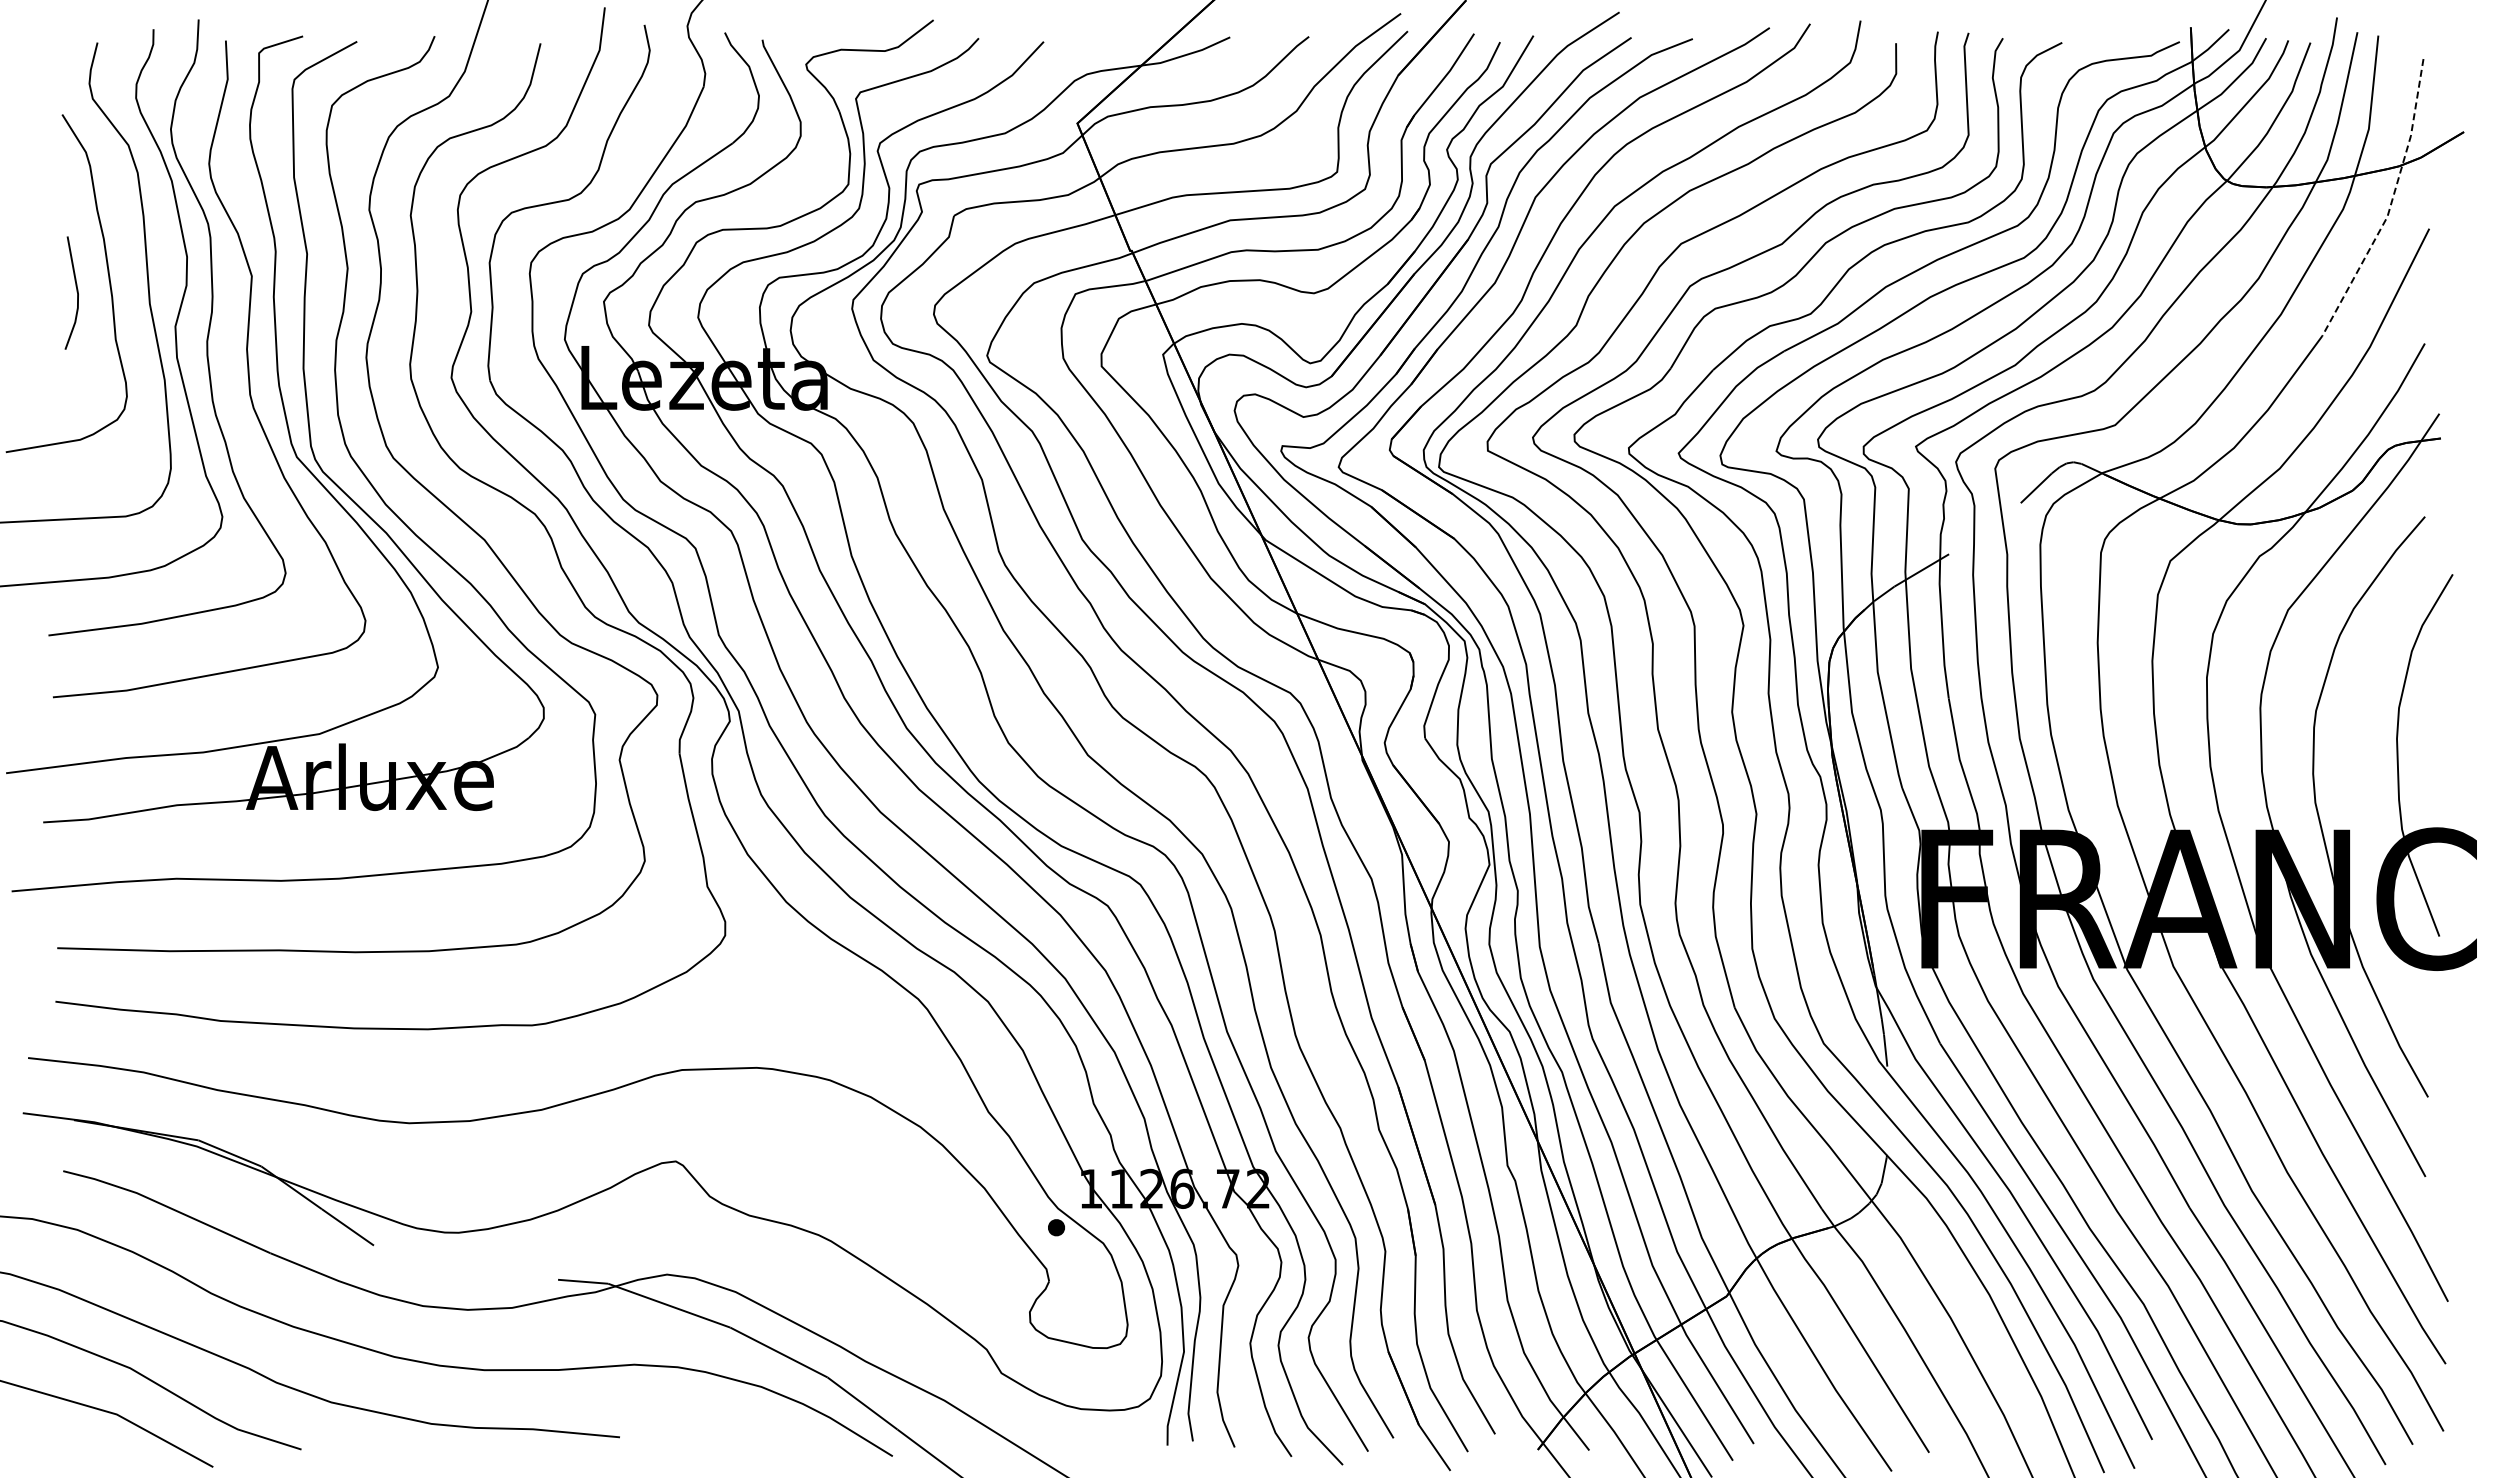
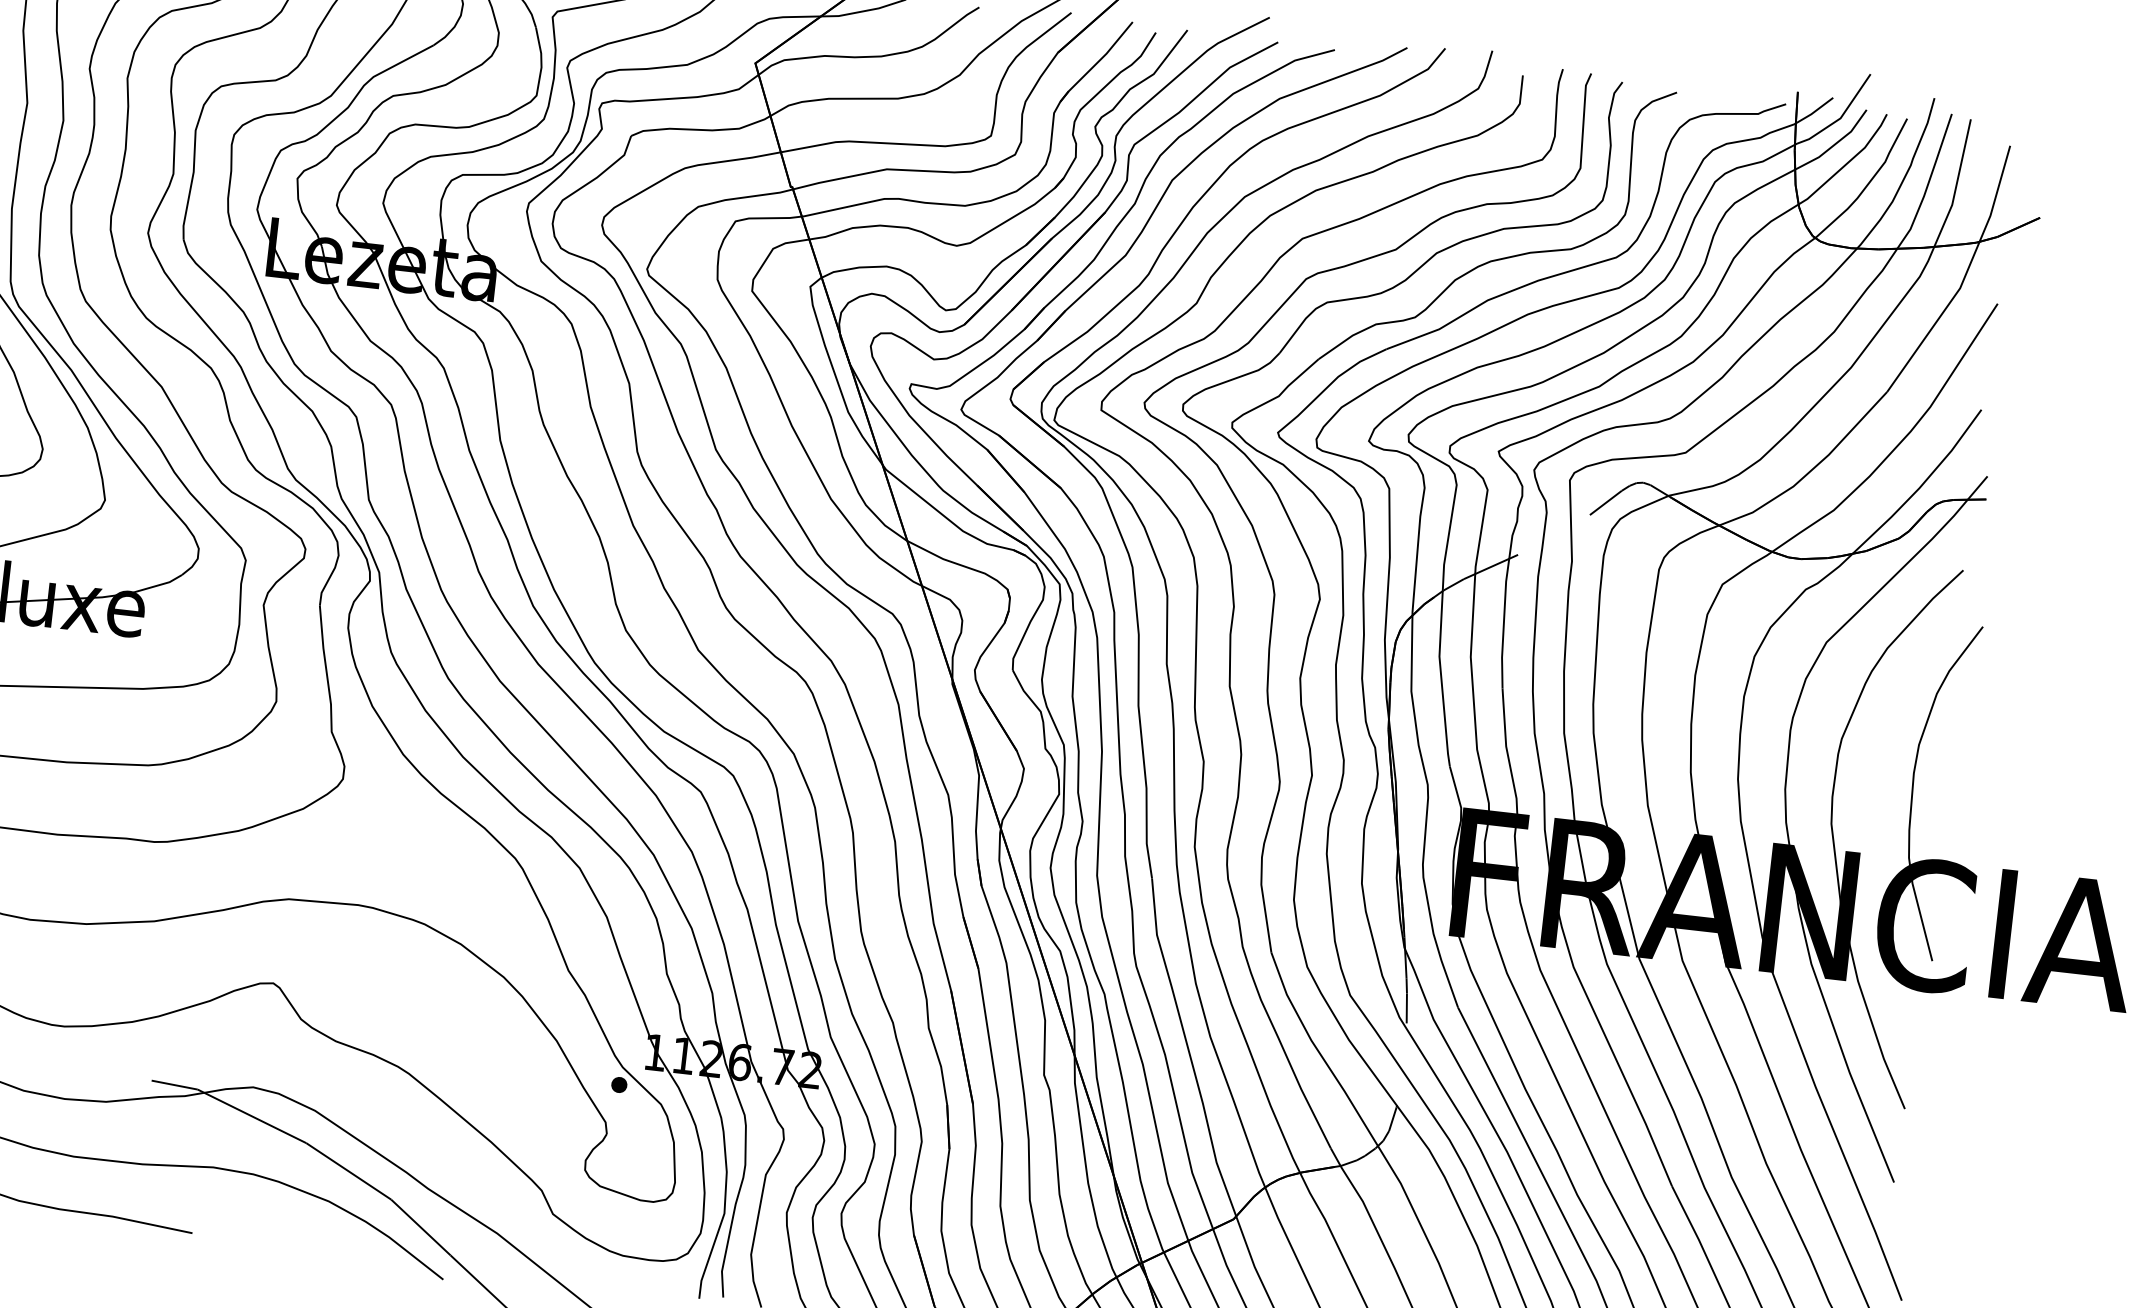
line: (2391, 204) -> (1965, 277), dashed -> solid

